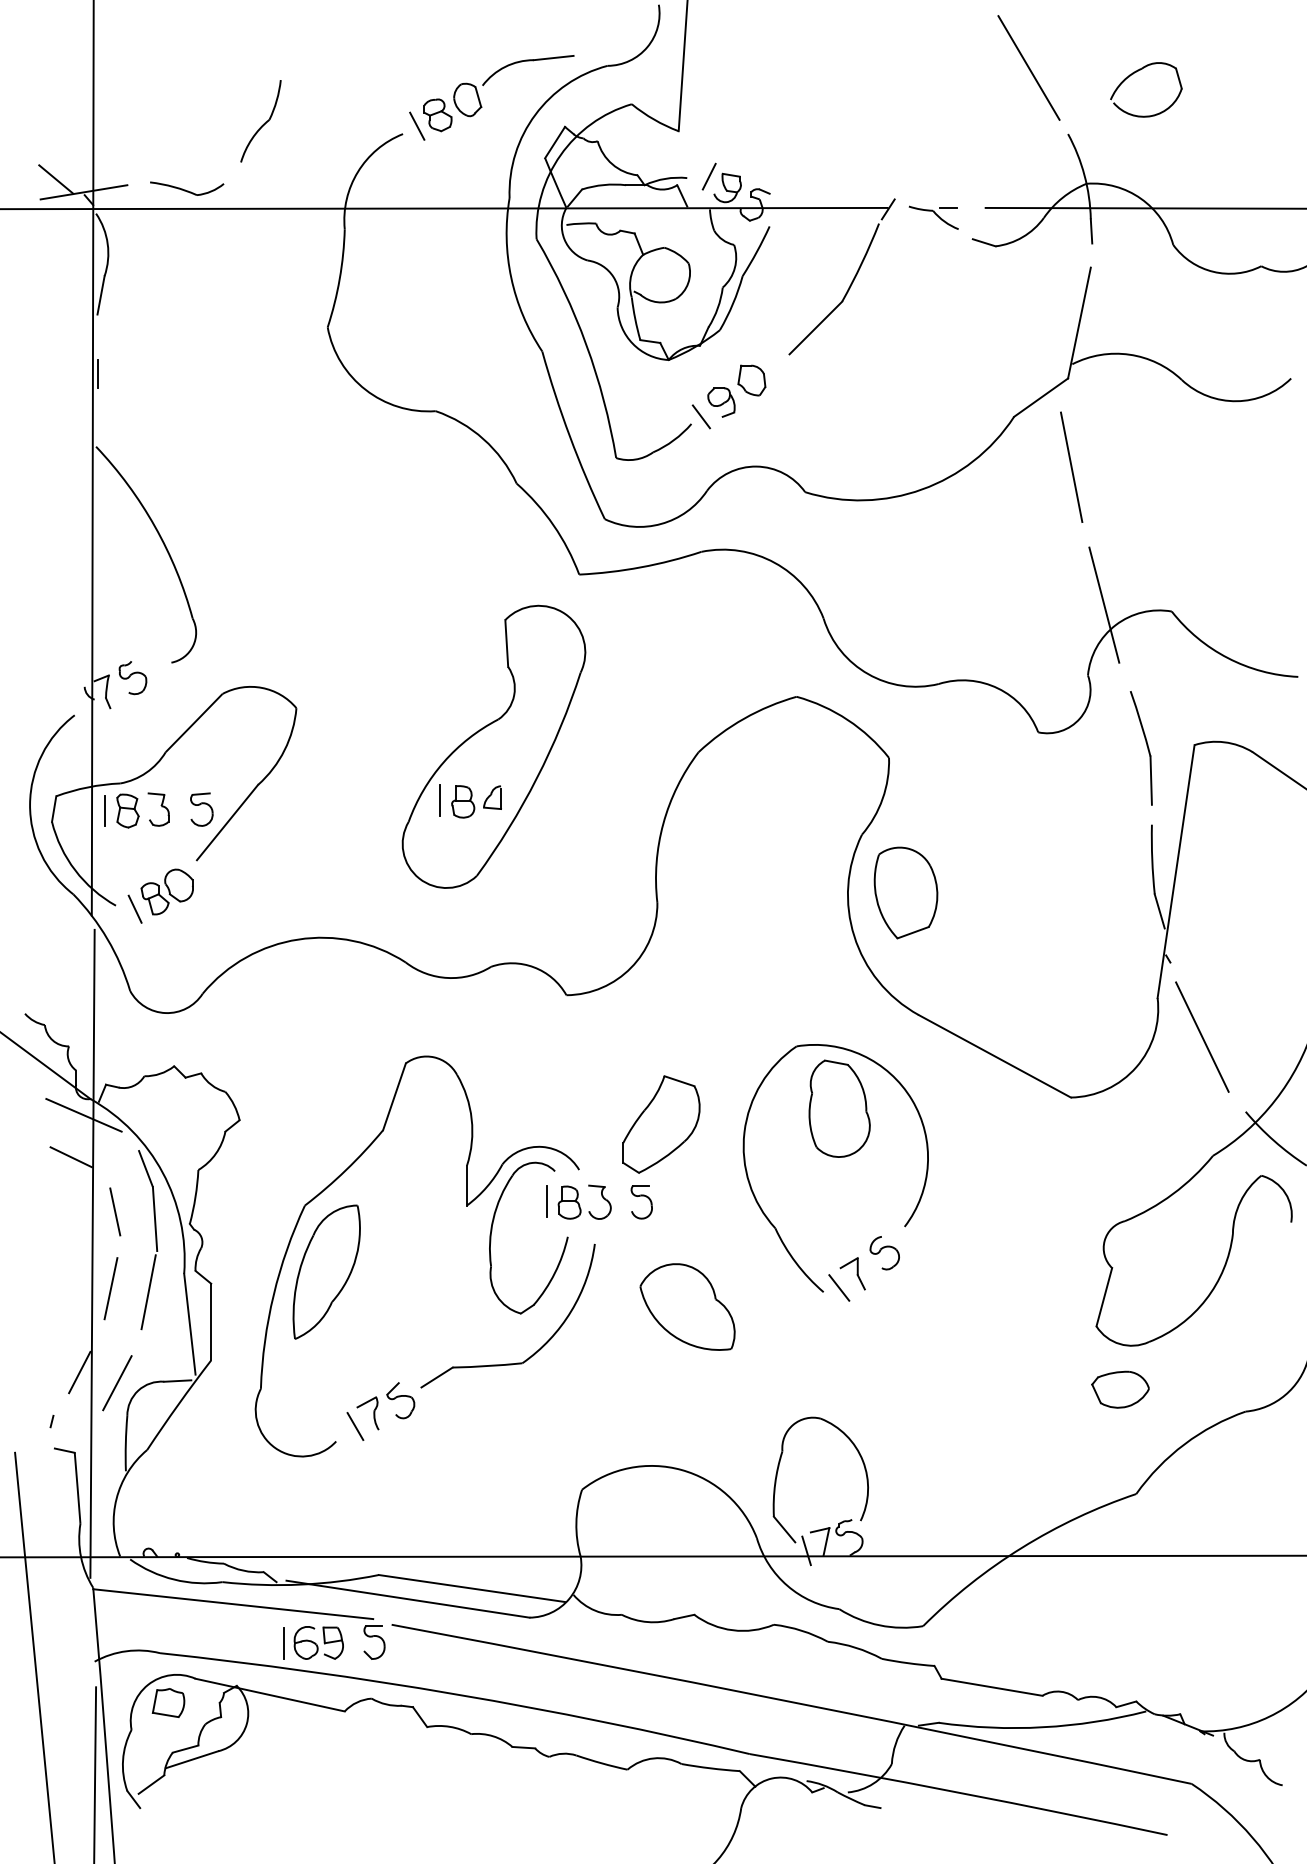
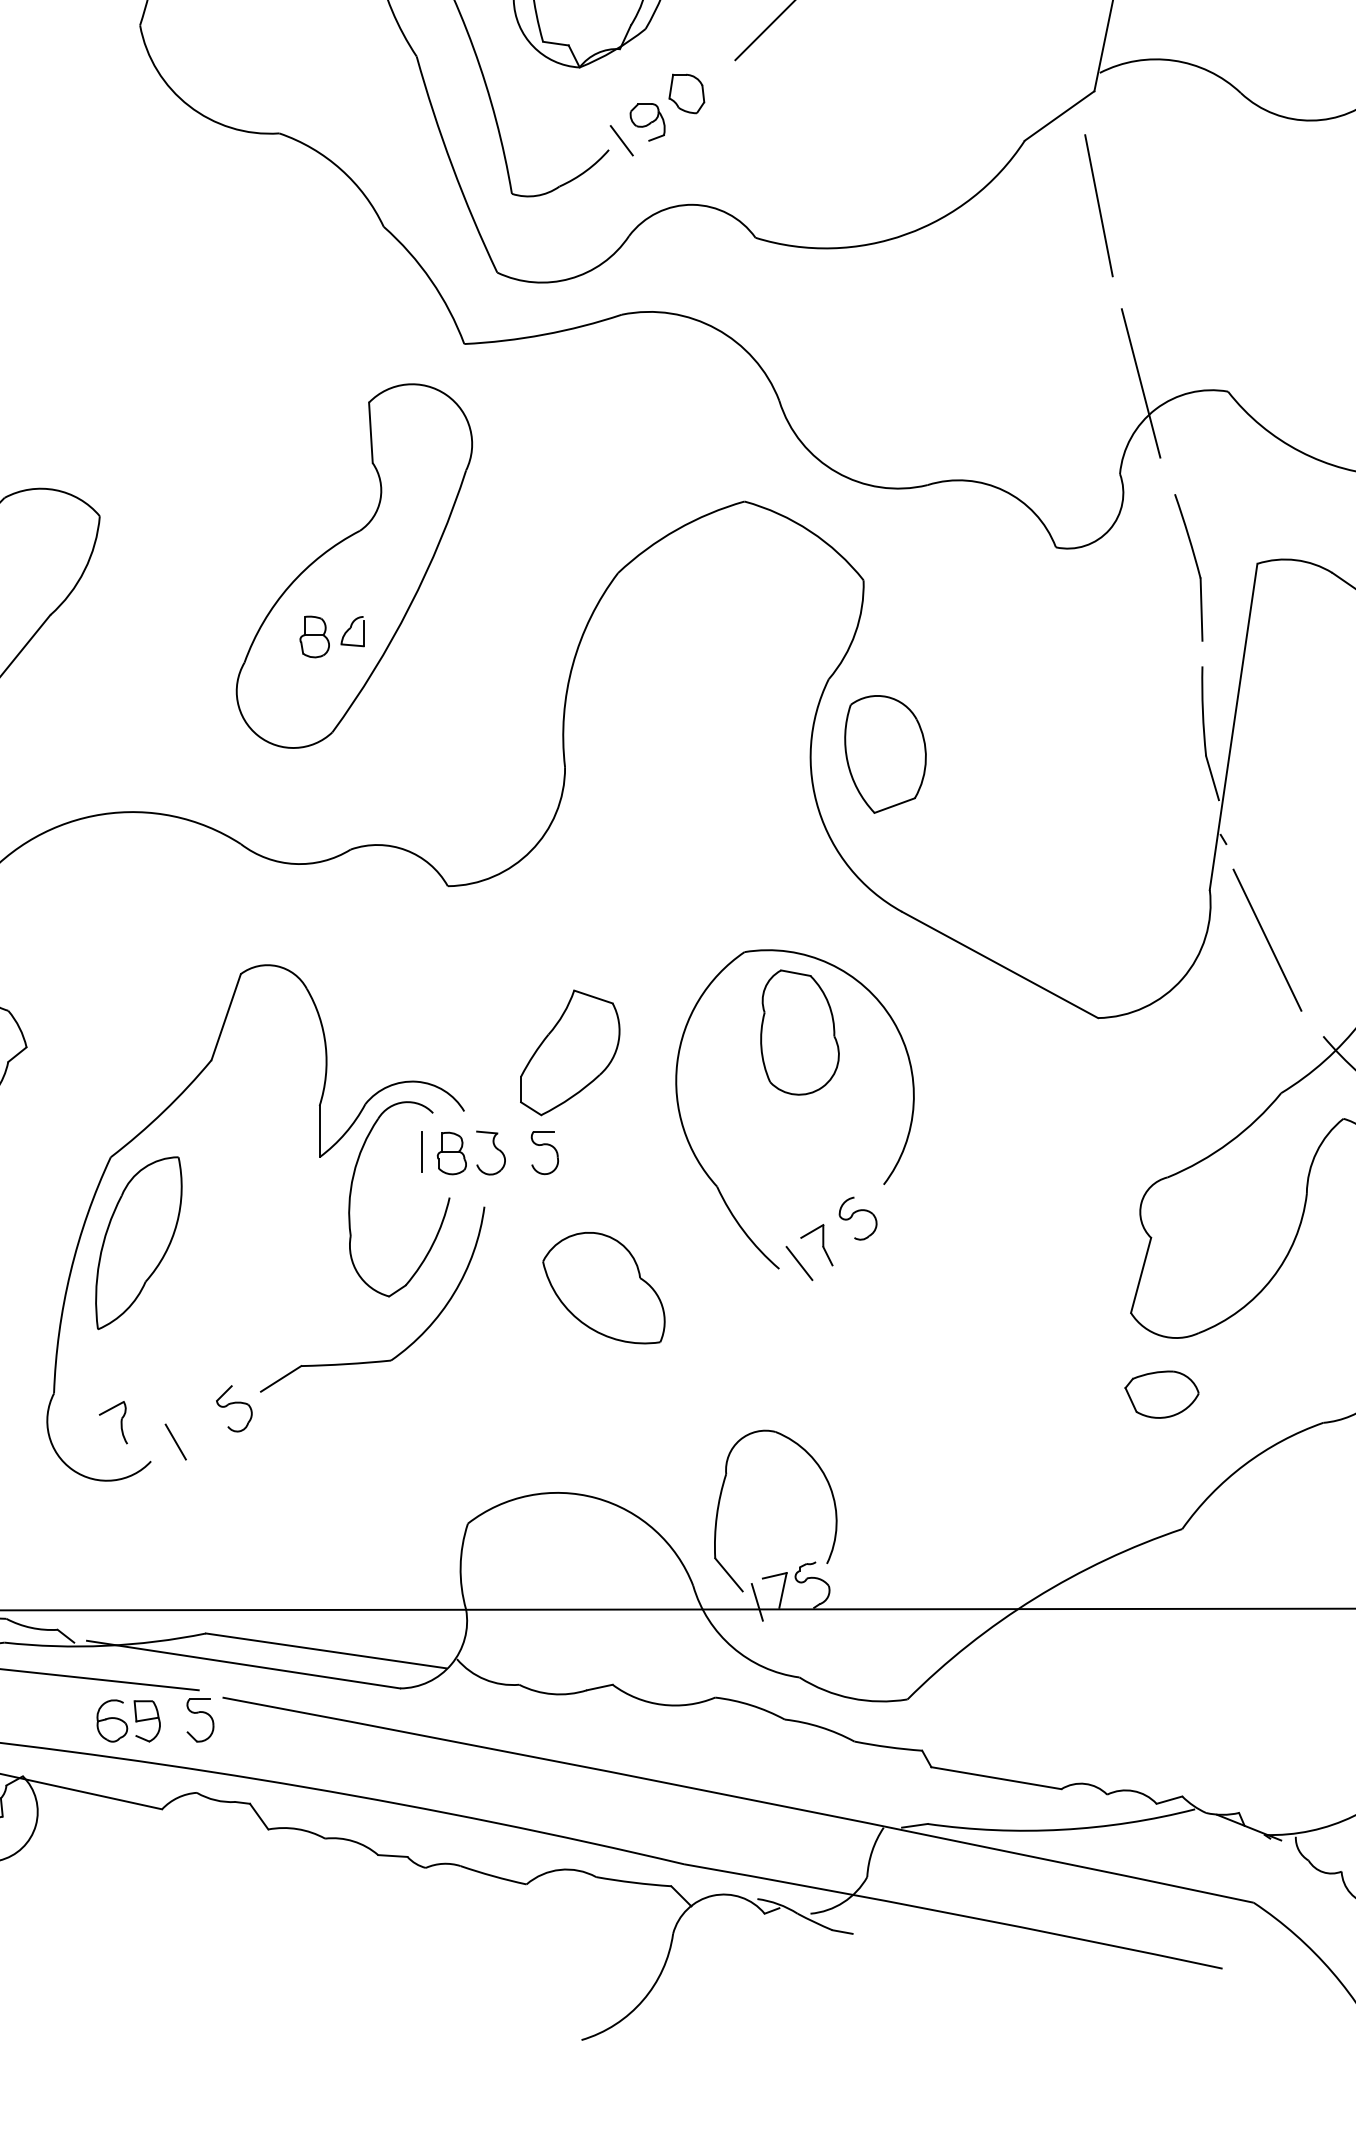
line: (439, 800) -> (284, 635), removed
part: (367, 1413) -> (112, 1422), moved
line: (283, 1642) -> (83, 1720), removed

